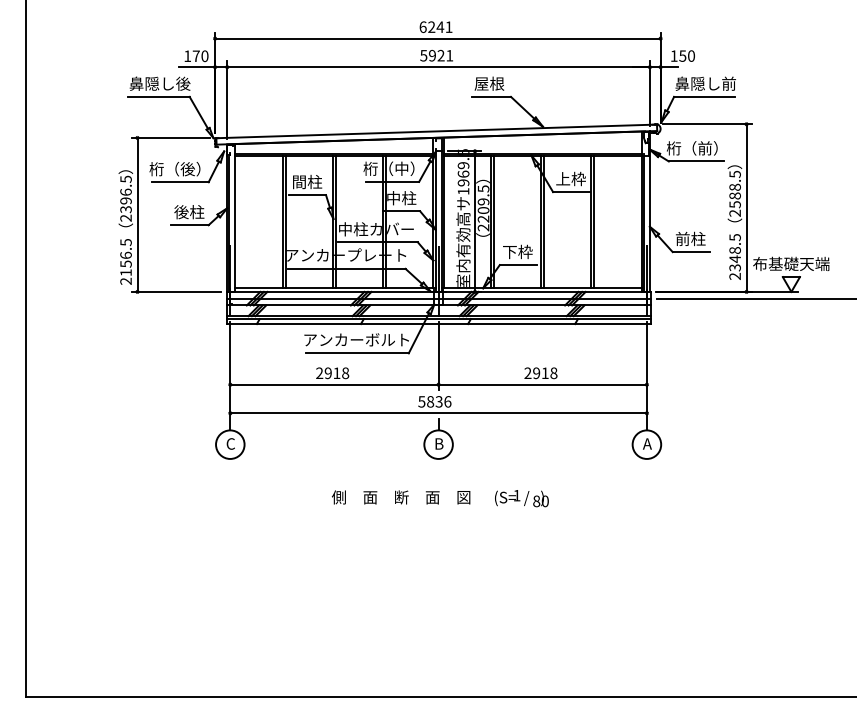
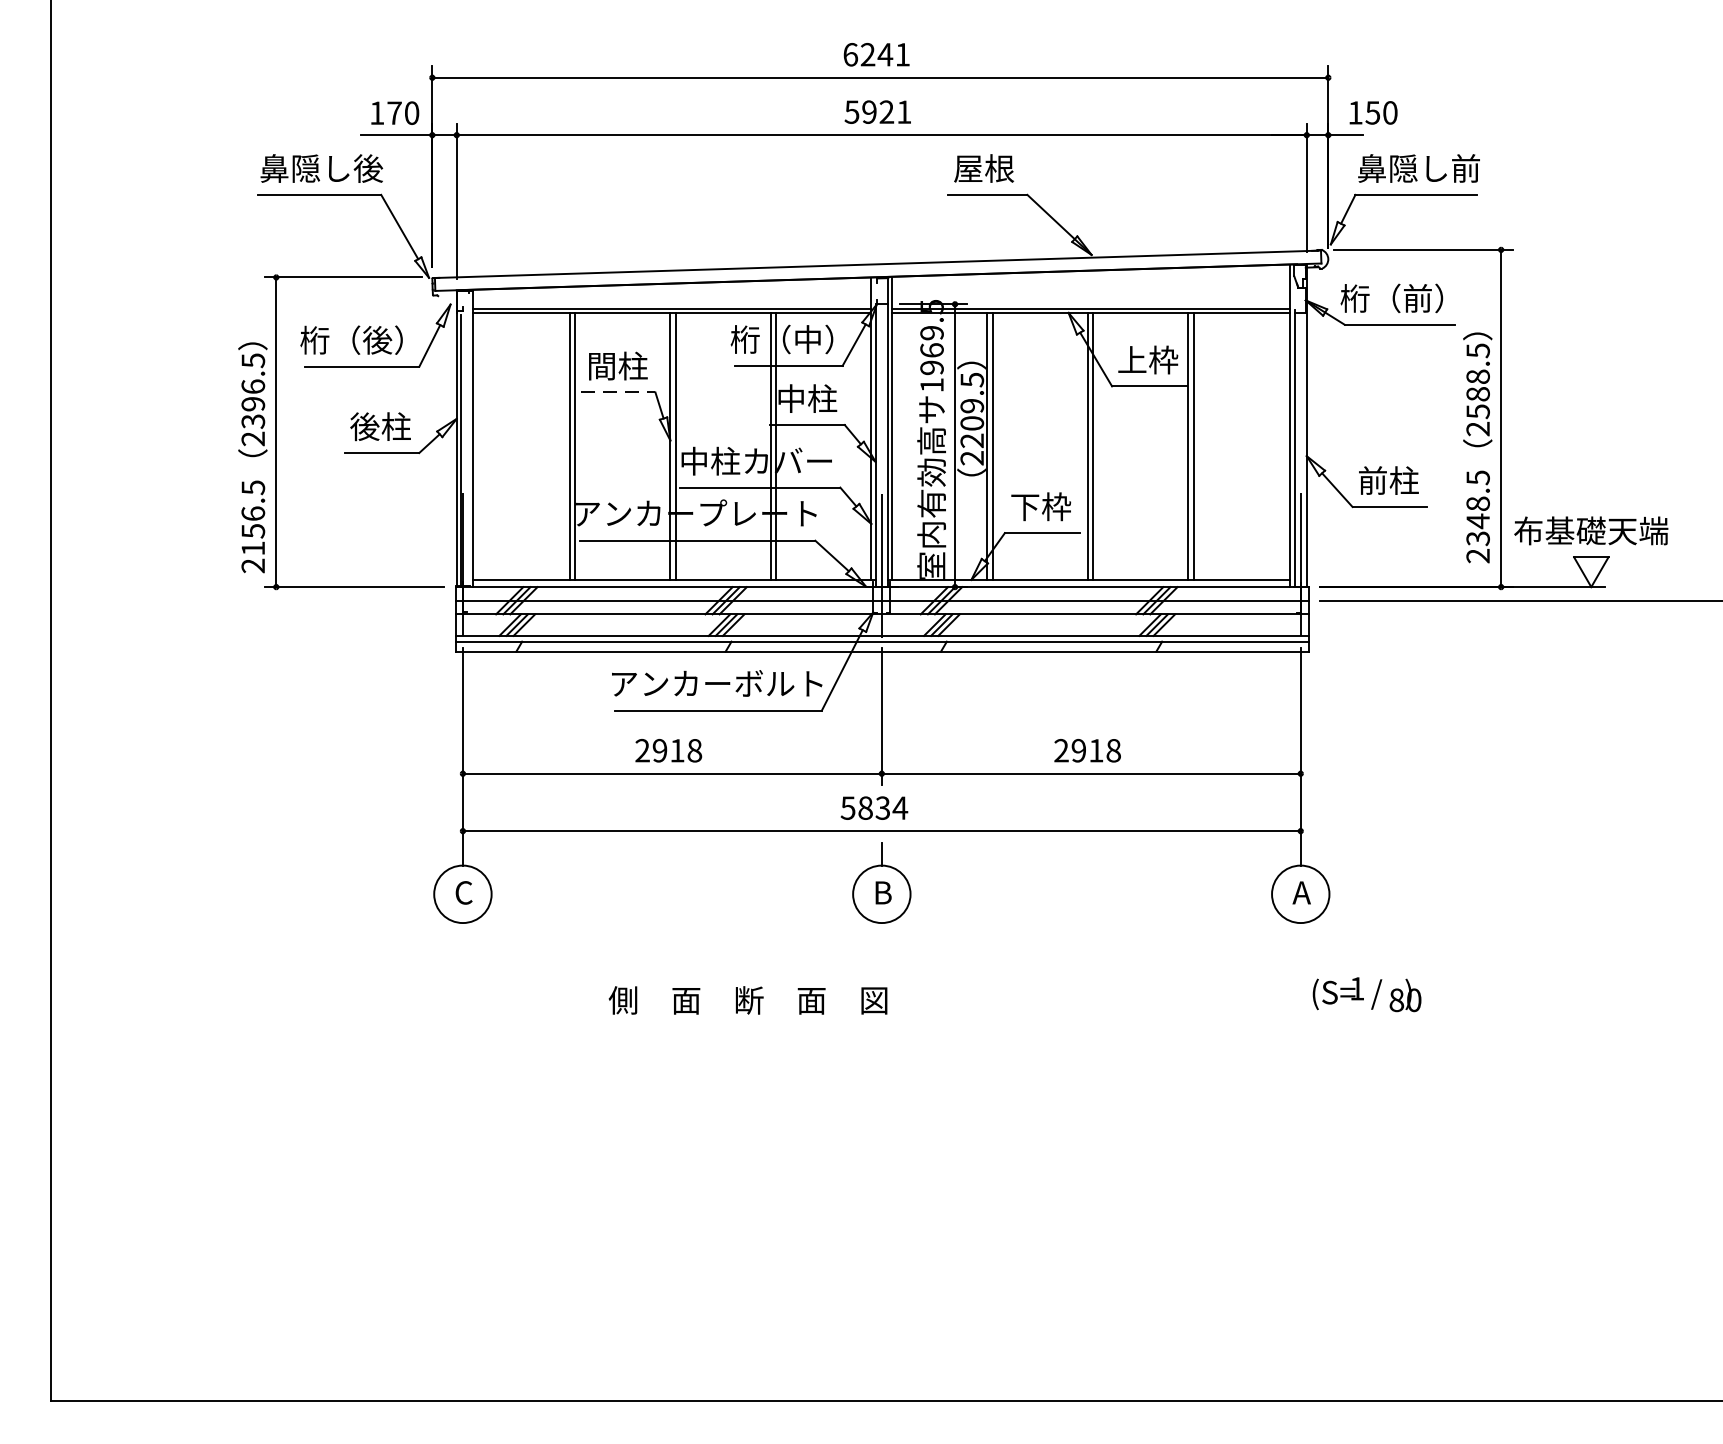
line: (307, 195) -> (618, 393), solid -> dashed
text: (447, 401) -> (899, 807), 5836 -> 5834
text: (401, 497) -> (748, 1000), moved
text: (521, 498) -> (1366, 994), moved

